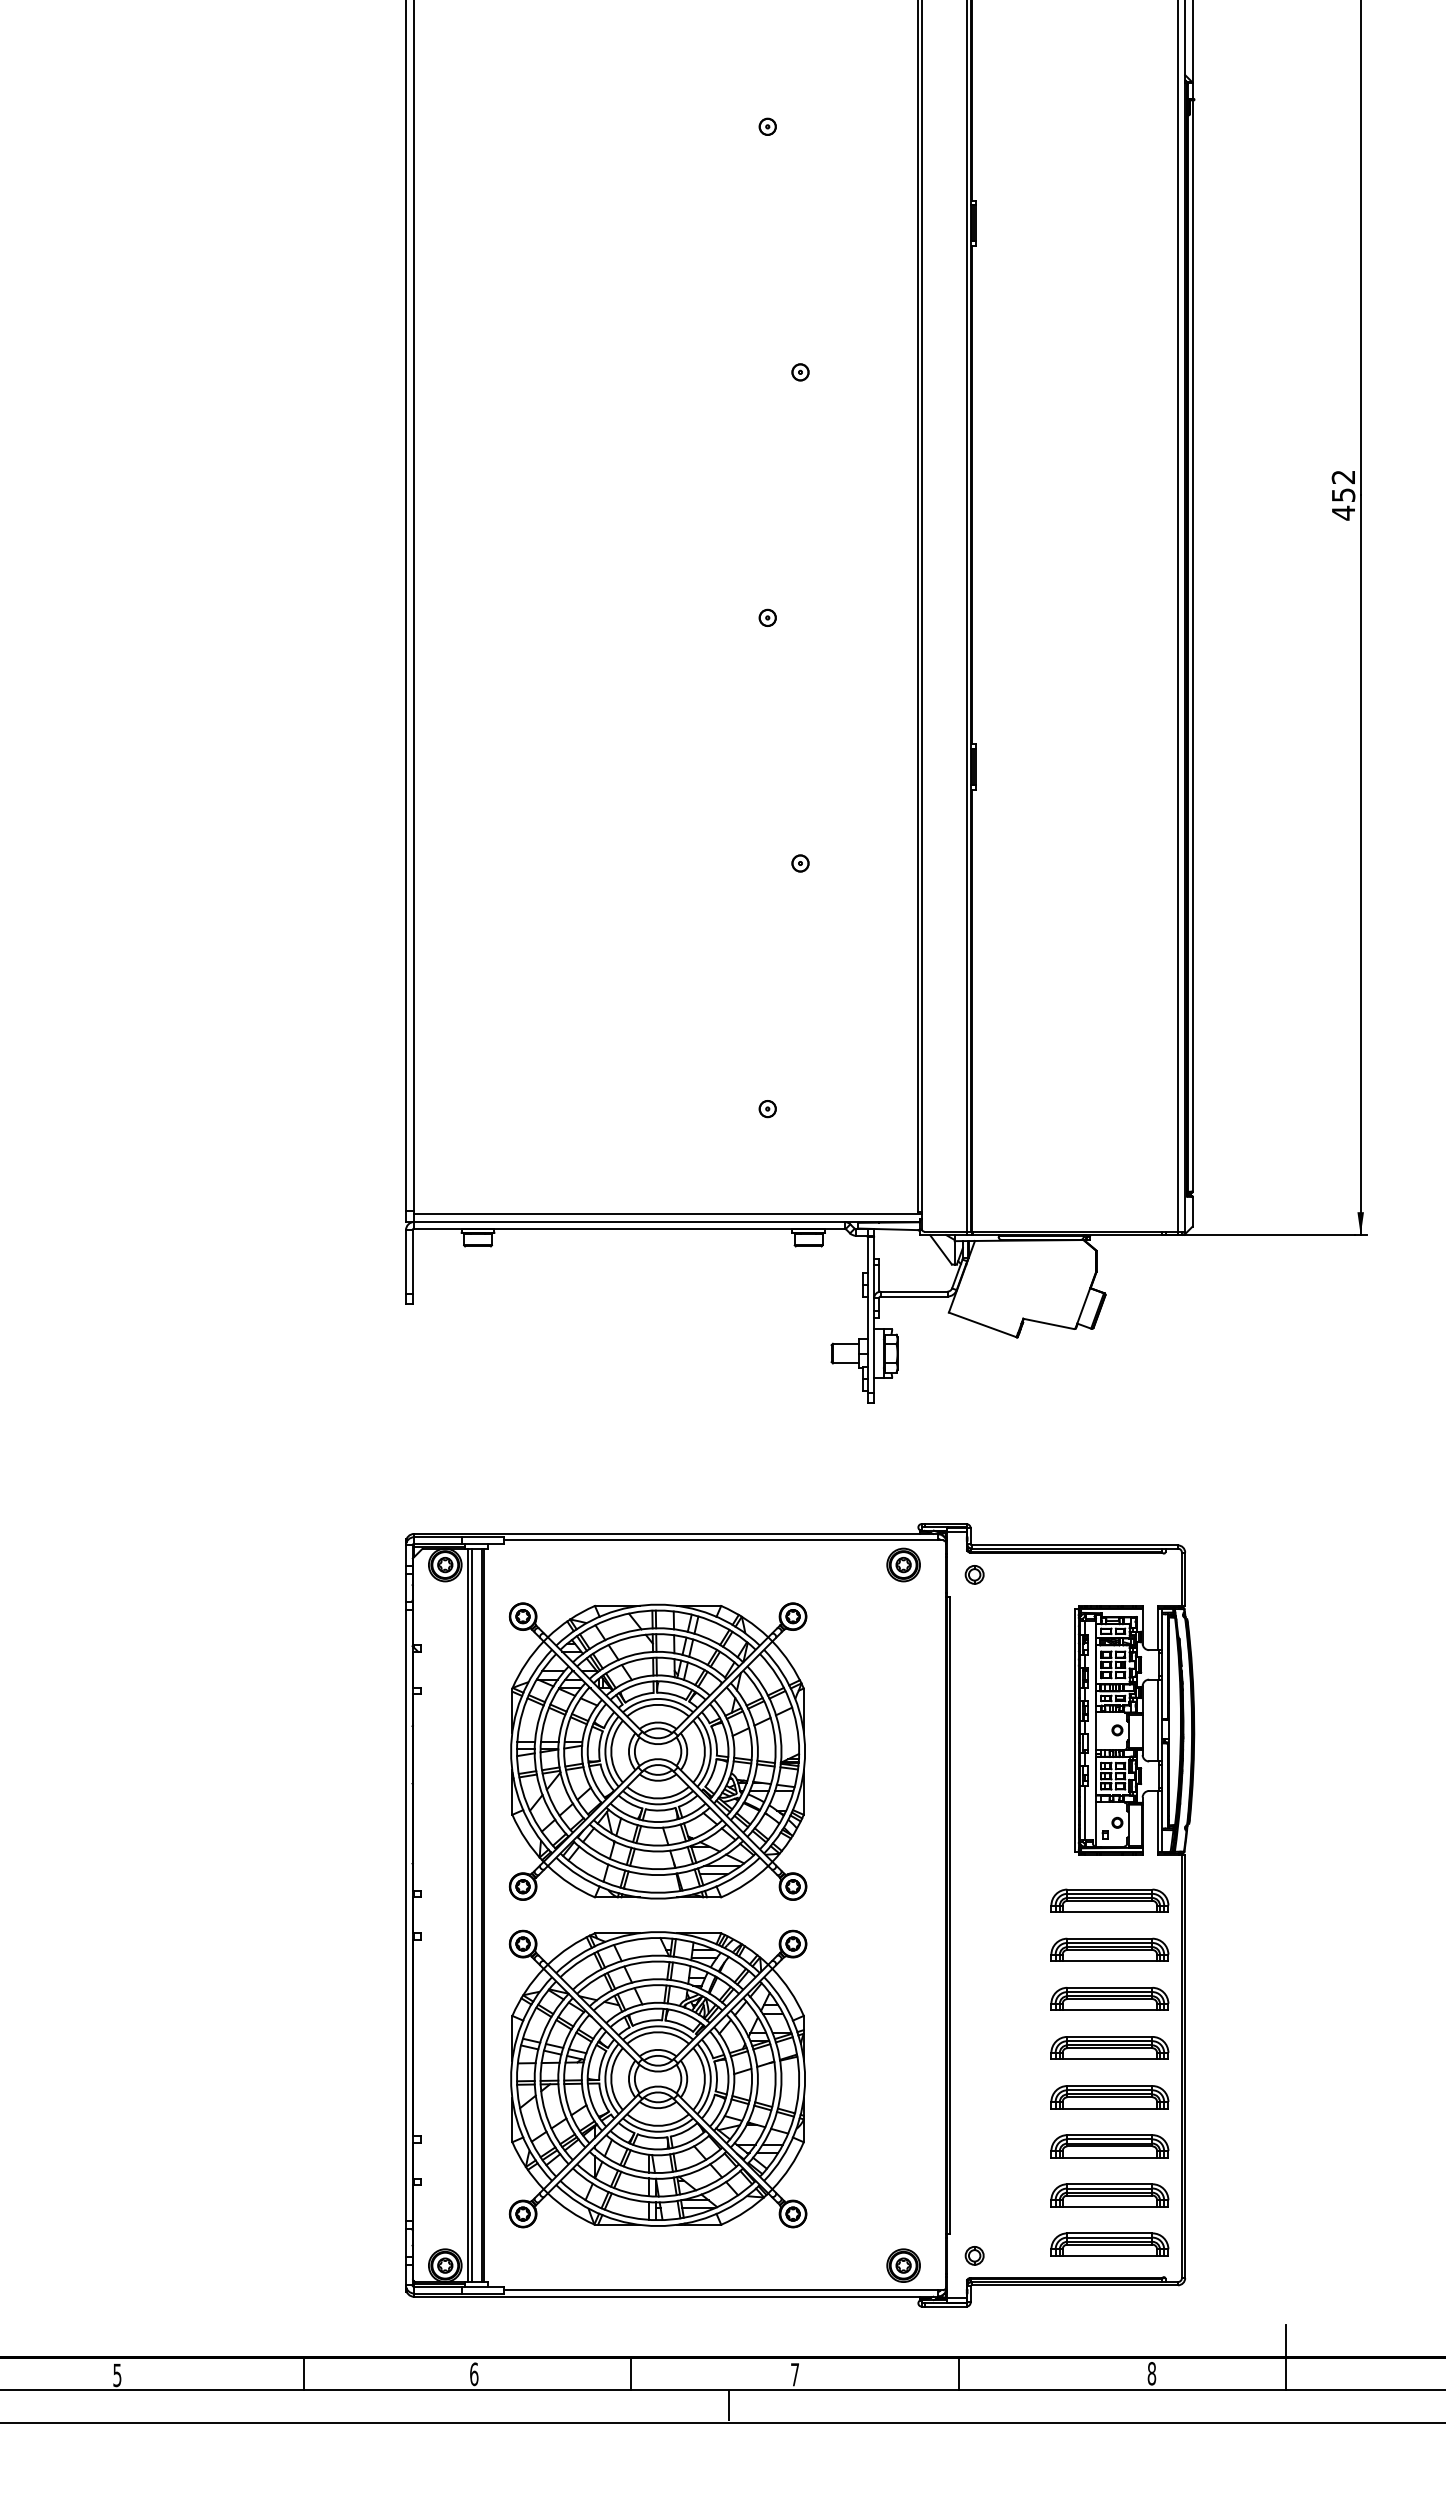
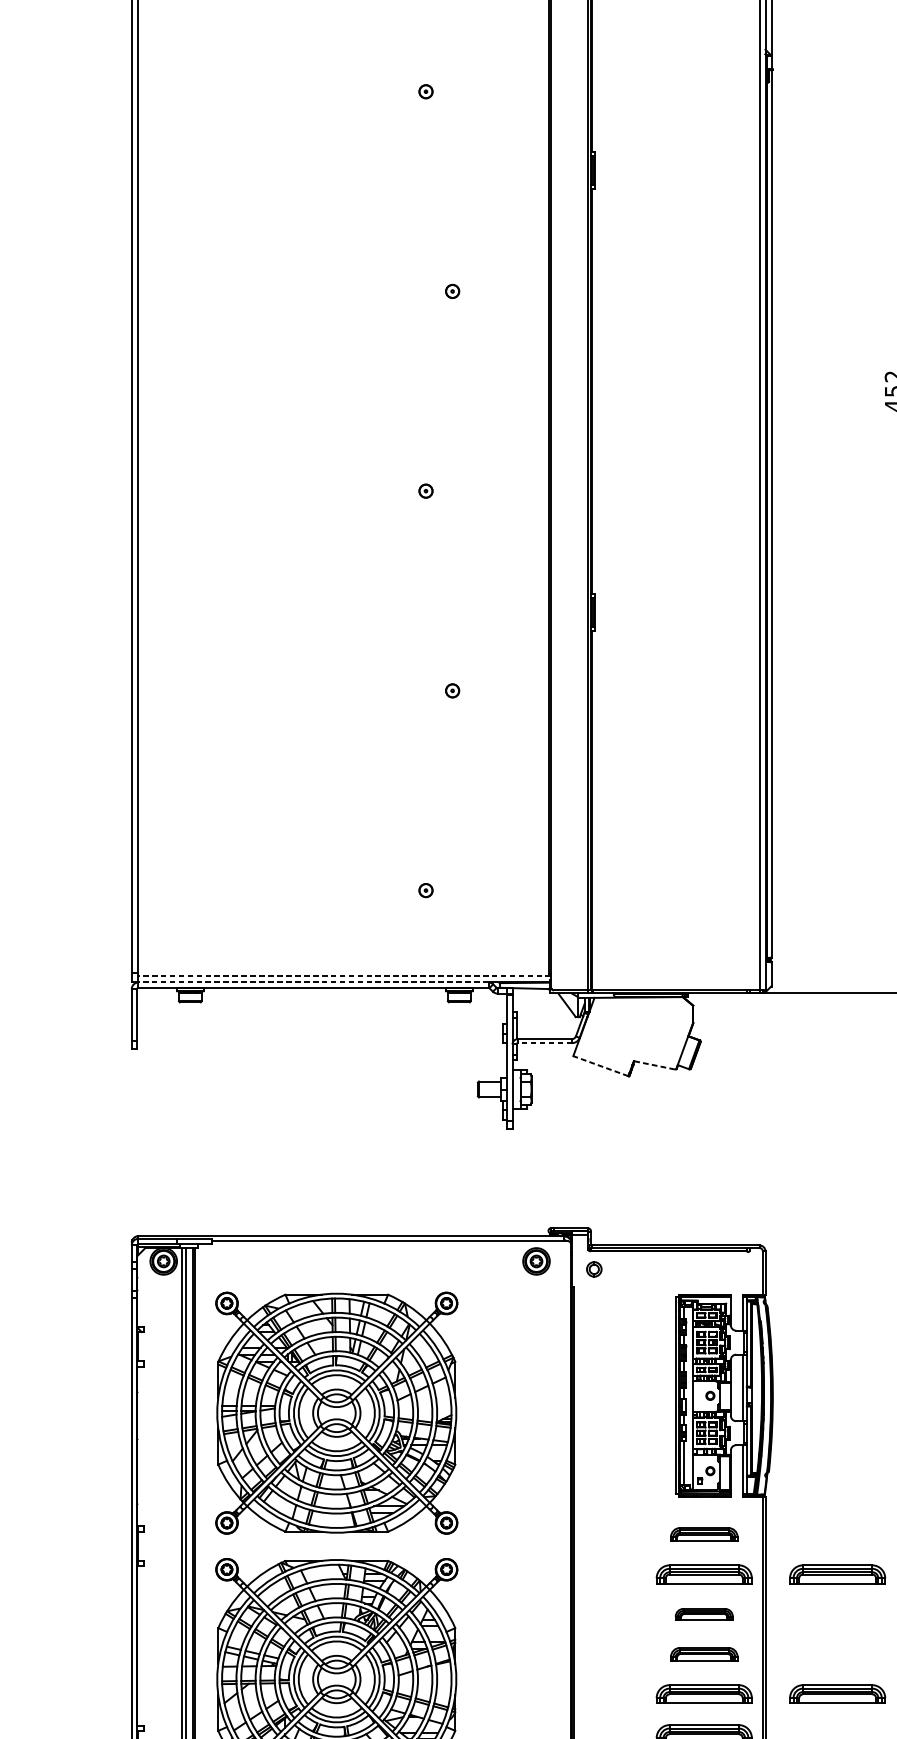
line: (667, 1213) -> (344, 975), solid -> dashed
line: (628, 1222) -> (312, 982), solid -> dashed
line: (913, 1296) -> (544, 1043), solid -> dashed
line: (1048, 1323) -> (654, 1065), solid -> dashed
line: (982, 1324) -> (600, 1065), solid -> dashed
part: (1109, 1900) -> (703, 1534), size x0.7
part: (1273, 1949) -> (837, 1574), added
part: (1109, 1998) -> (703, 1613), size x0.6
part: (1109, 2047) -> (703, 1653), size x0.7
part: (1273, 2097) -> (837, 1694), added

